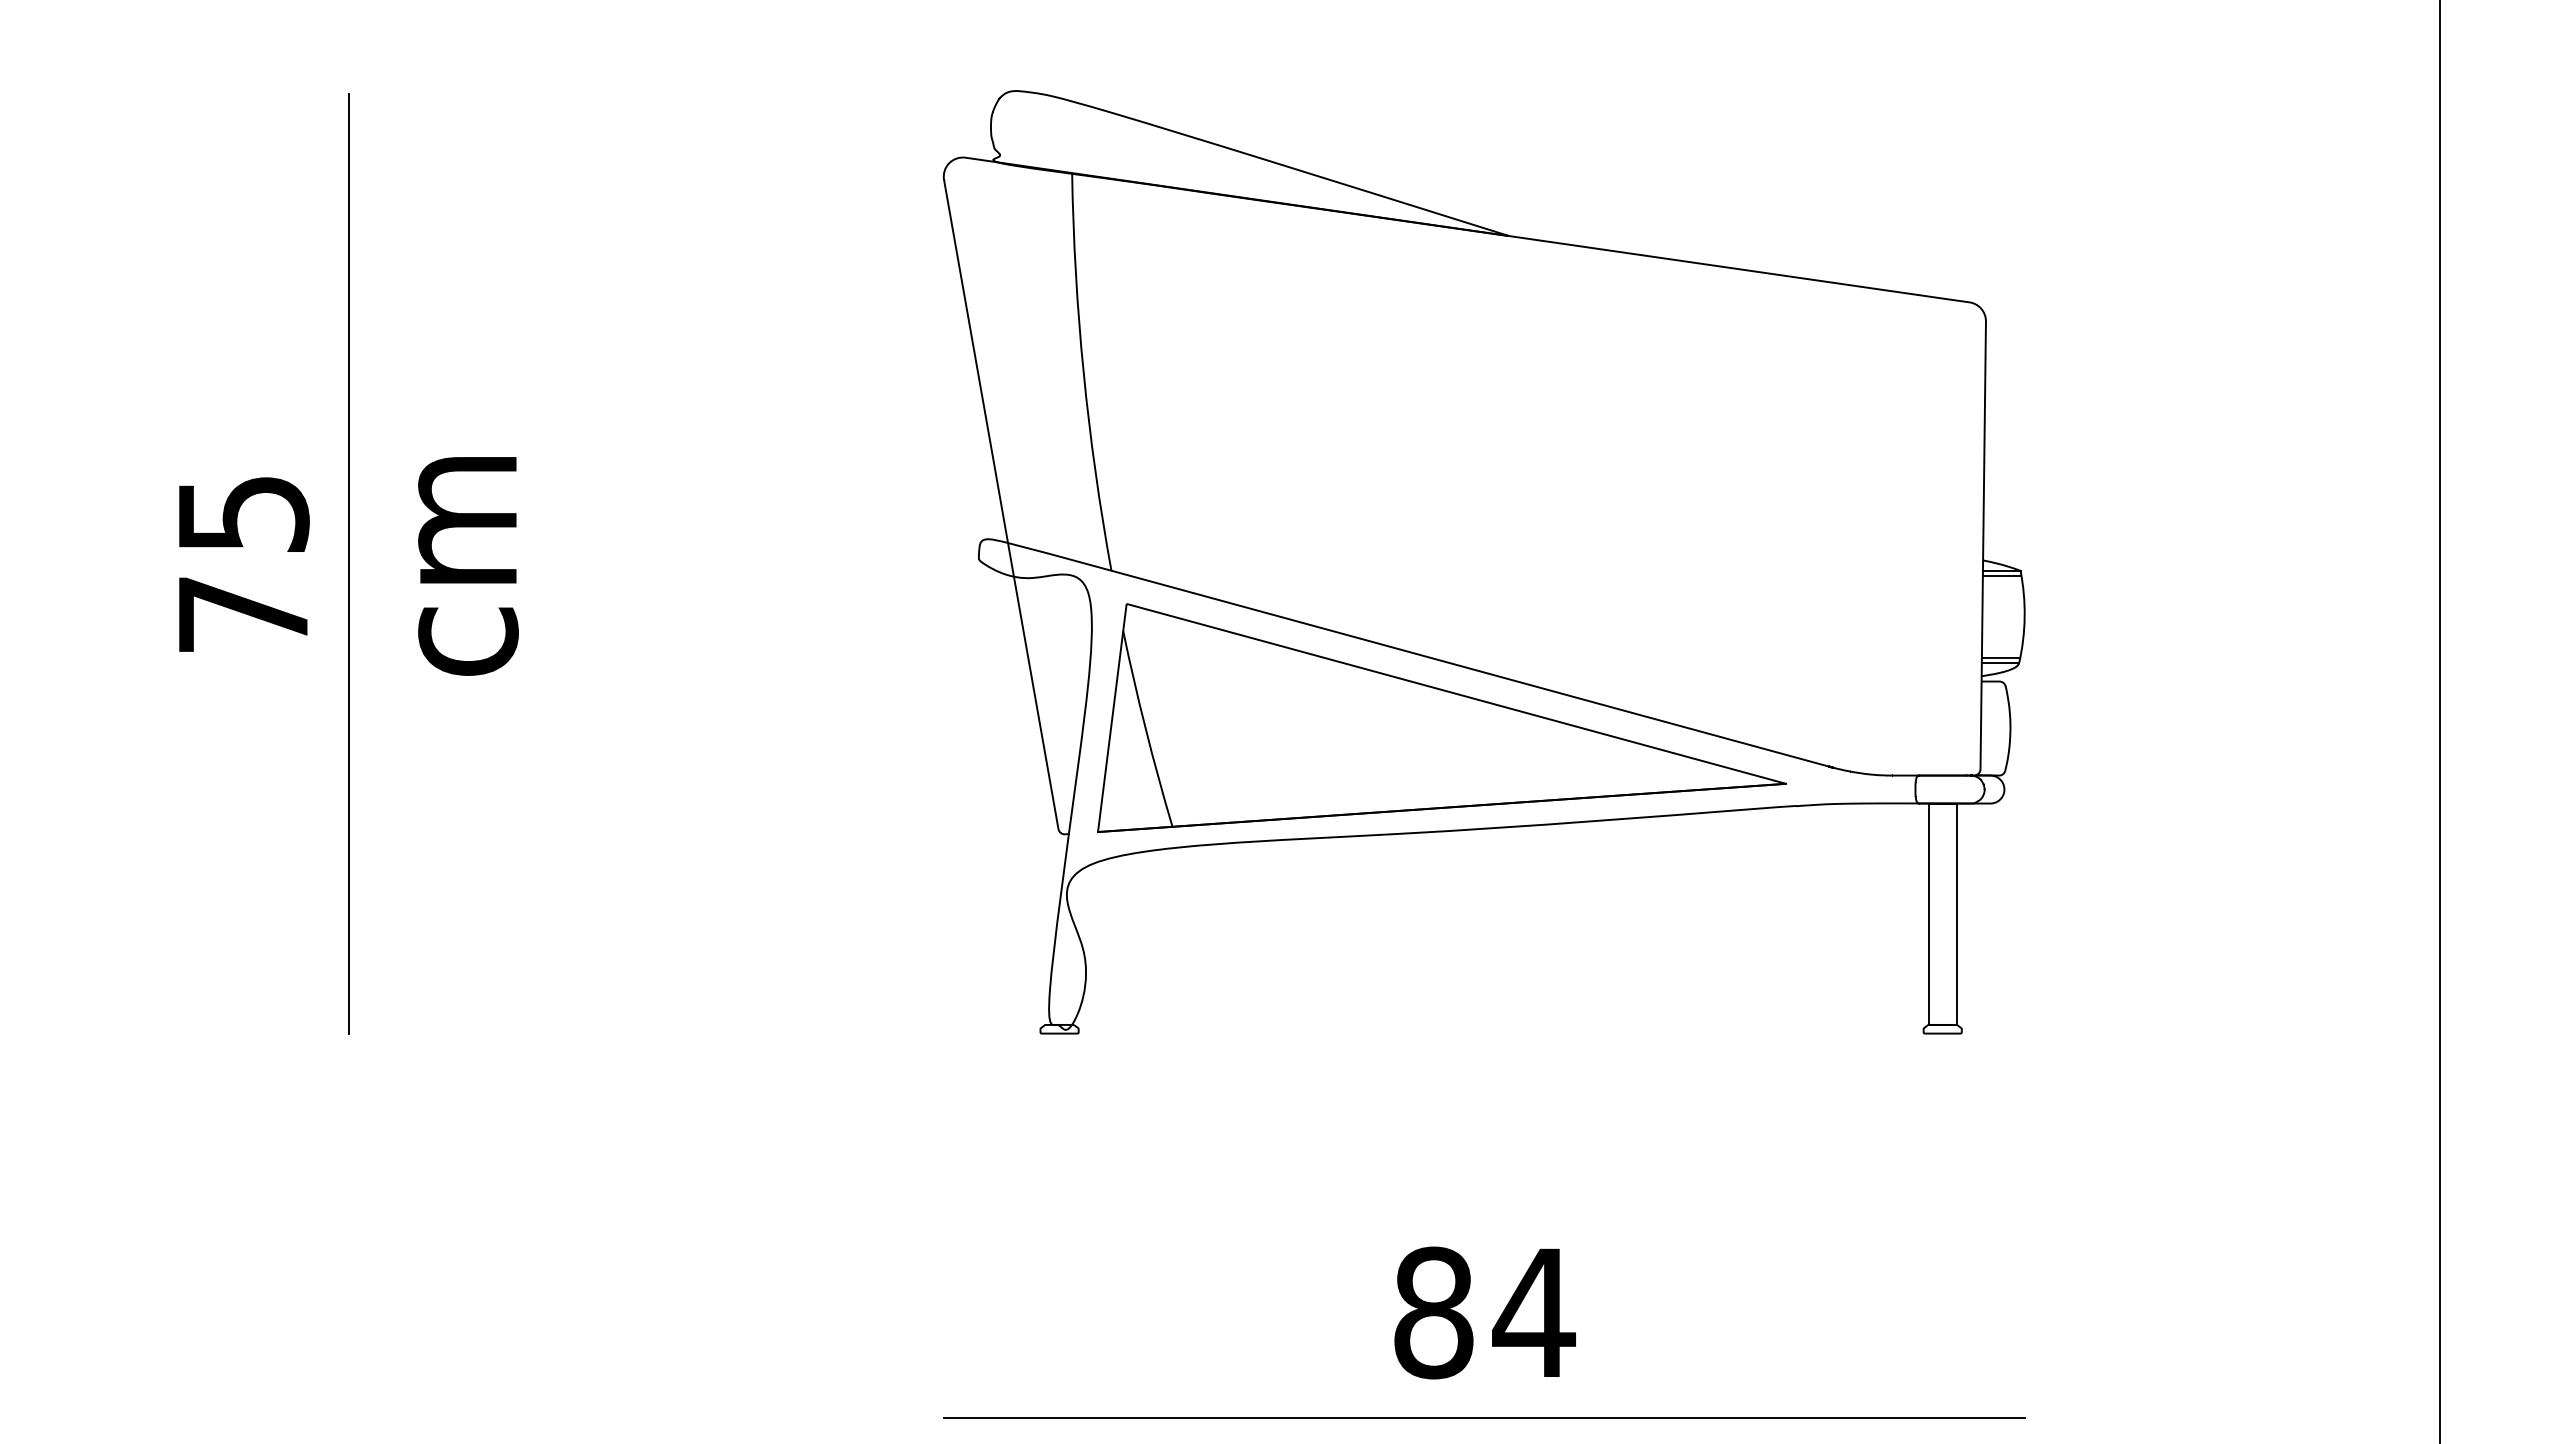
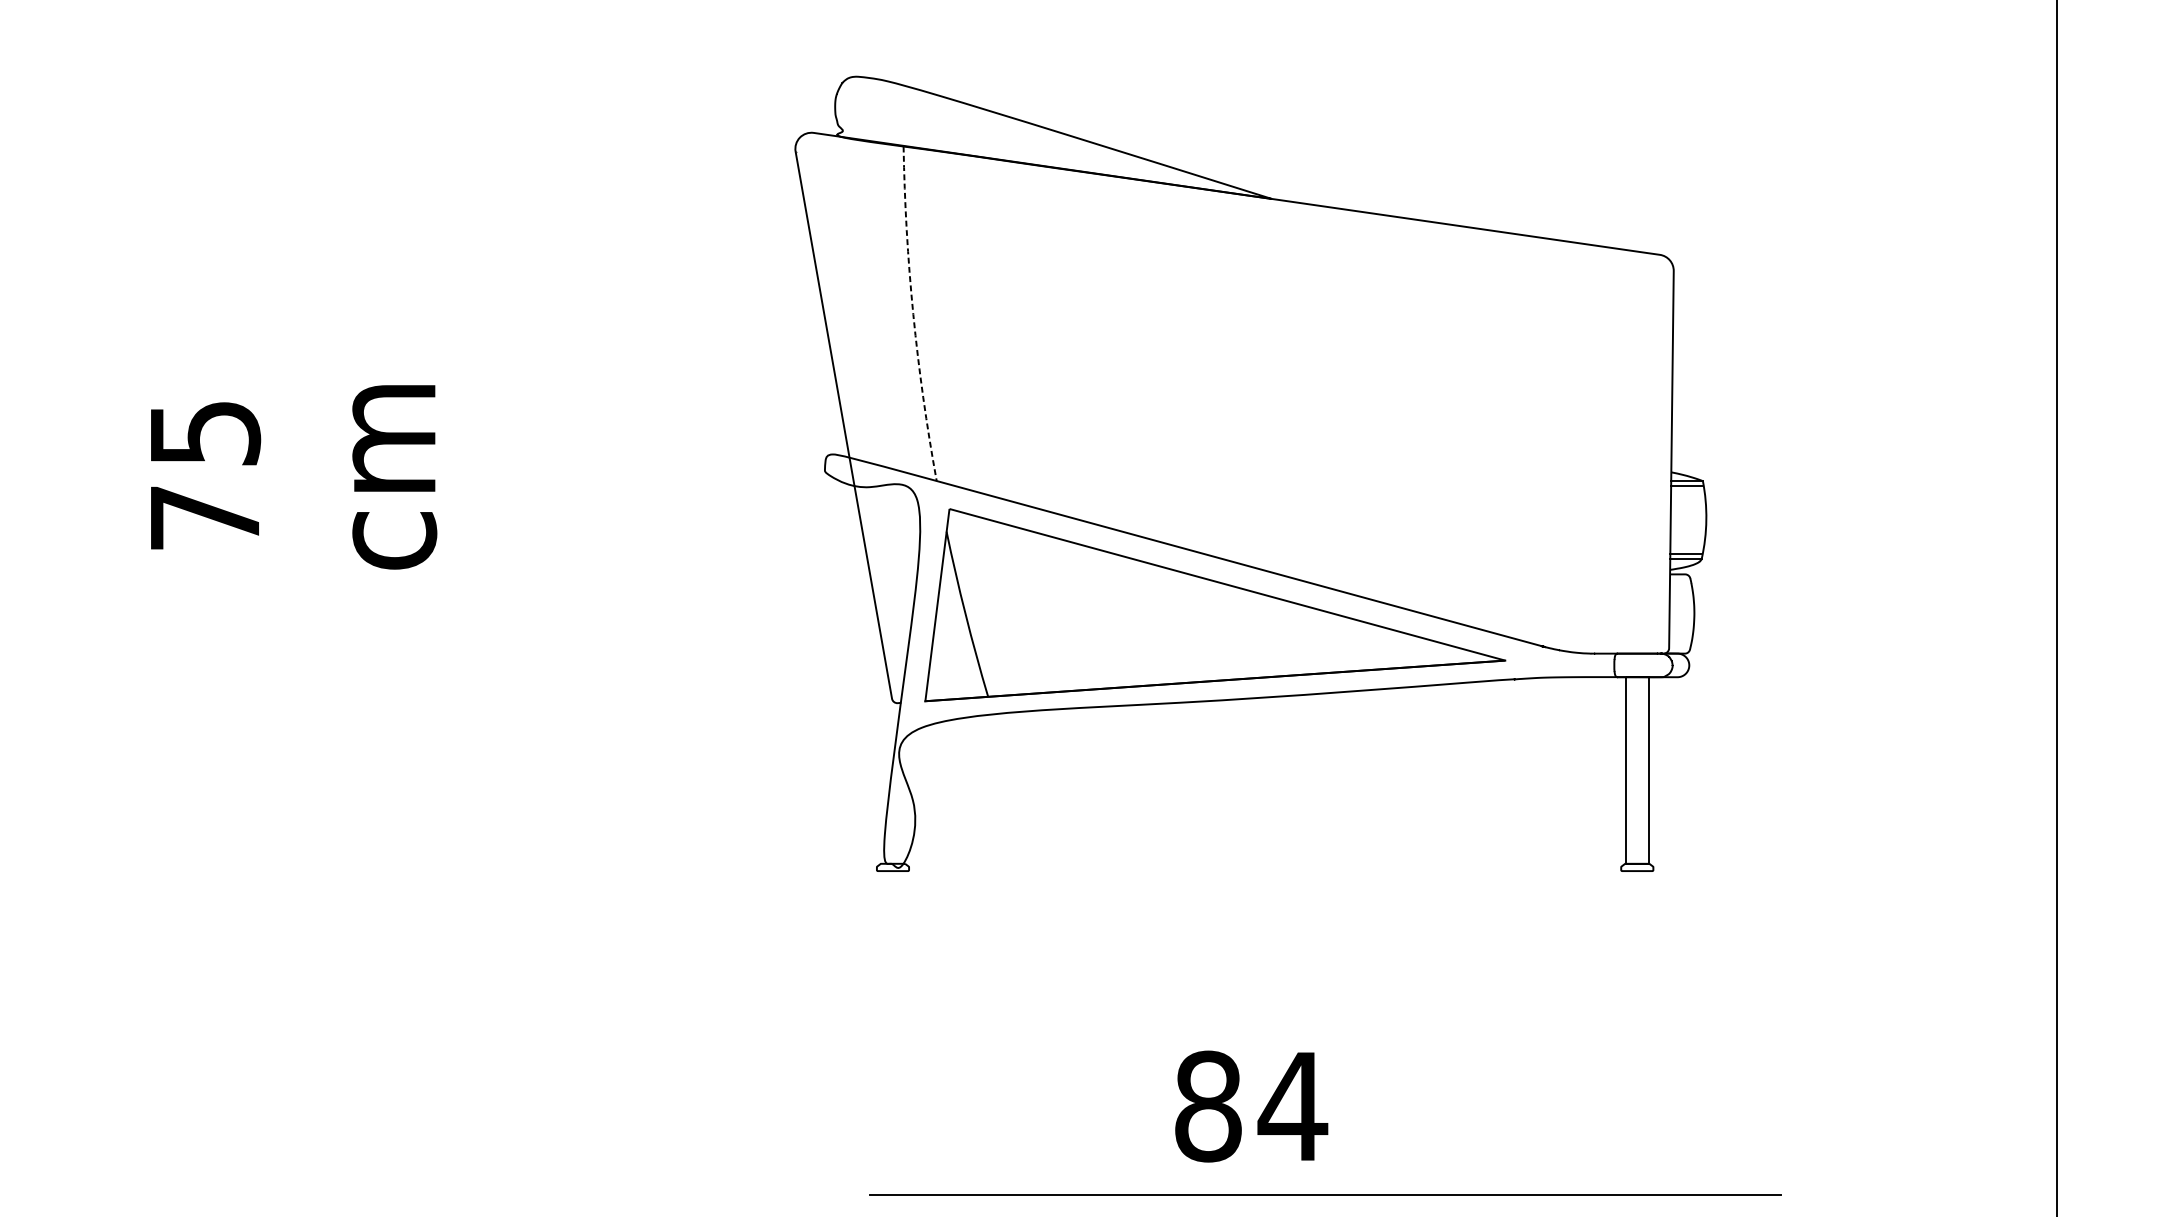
arc: (1083, 373) -> (913, 314), solid -> dashed
line: (348, 564) -> (293, 475), removed
line: (1484, 1417) -> (1325, 1194), moved

